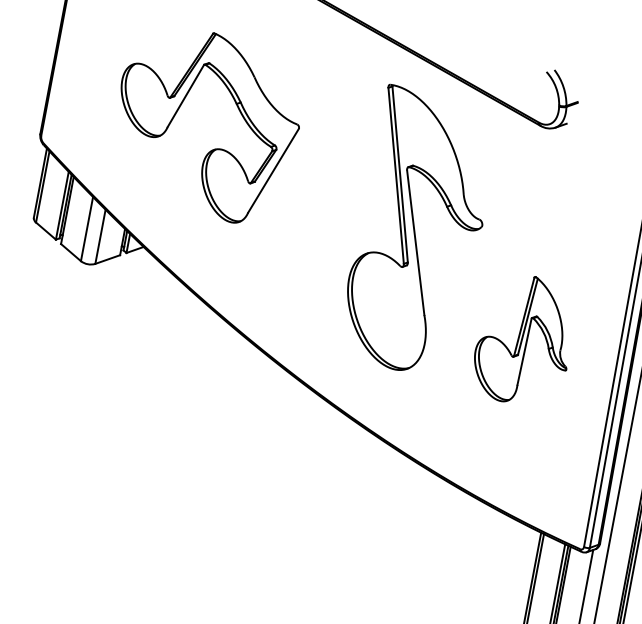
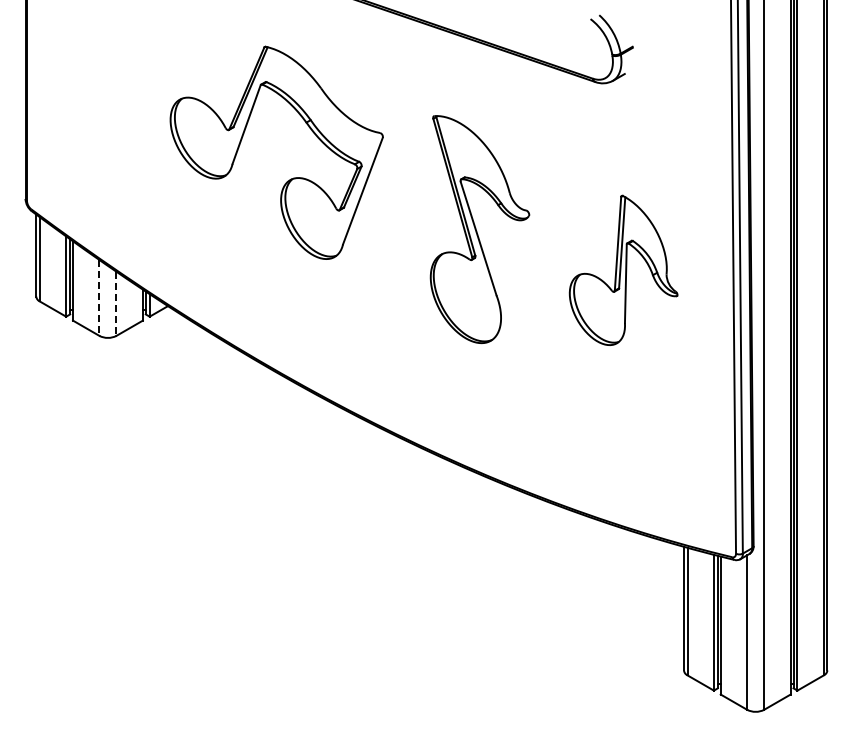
part: (213, 149) -> (289, 179), moved
line: (87, 228) -> (99, 297), solid -> dashed
part: (419, 231) -> (479, 229), size x0.7
line: (100, 237) -> (116, 304), solid -> dashed
part: (524, 339) -> (623, 269), moved

